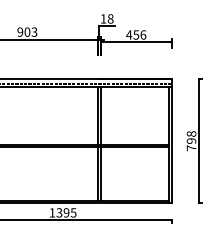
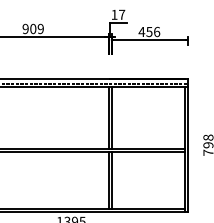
text: (110, 18) -> (121, 14), 18 -> 17
text: (34, 31) -> (40, 28), 903 -> 909

